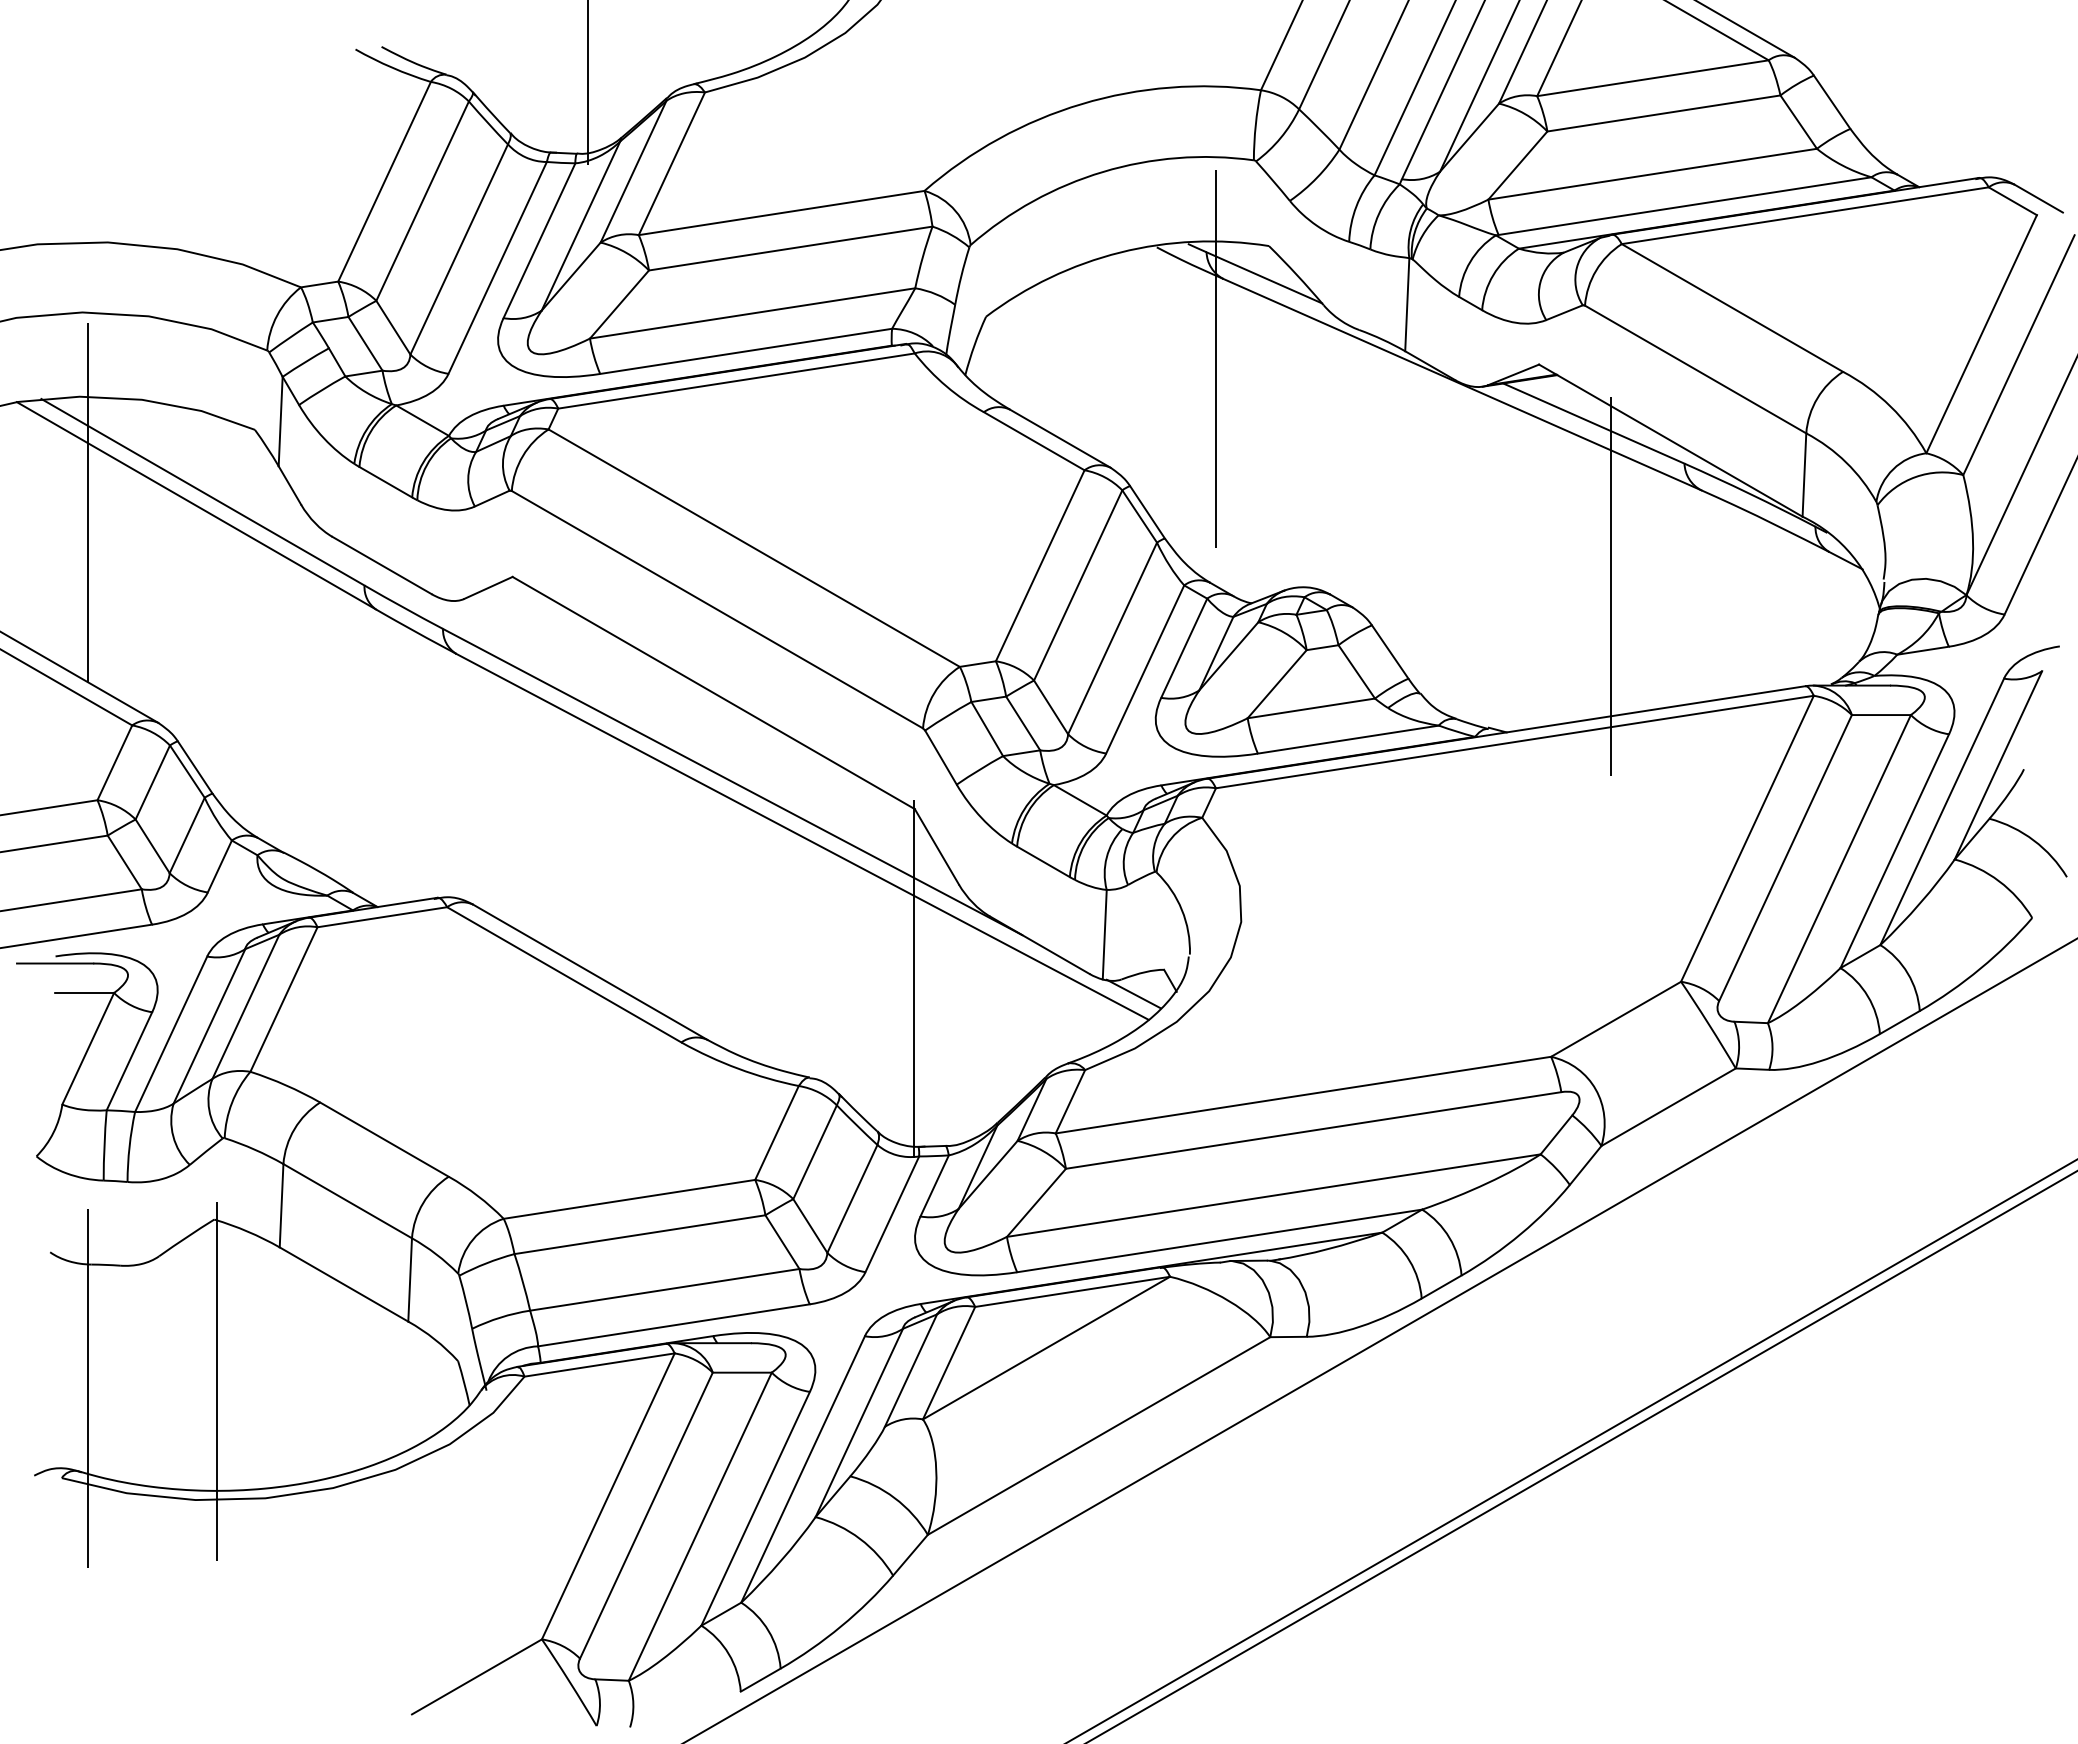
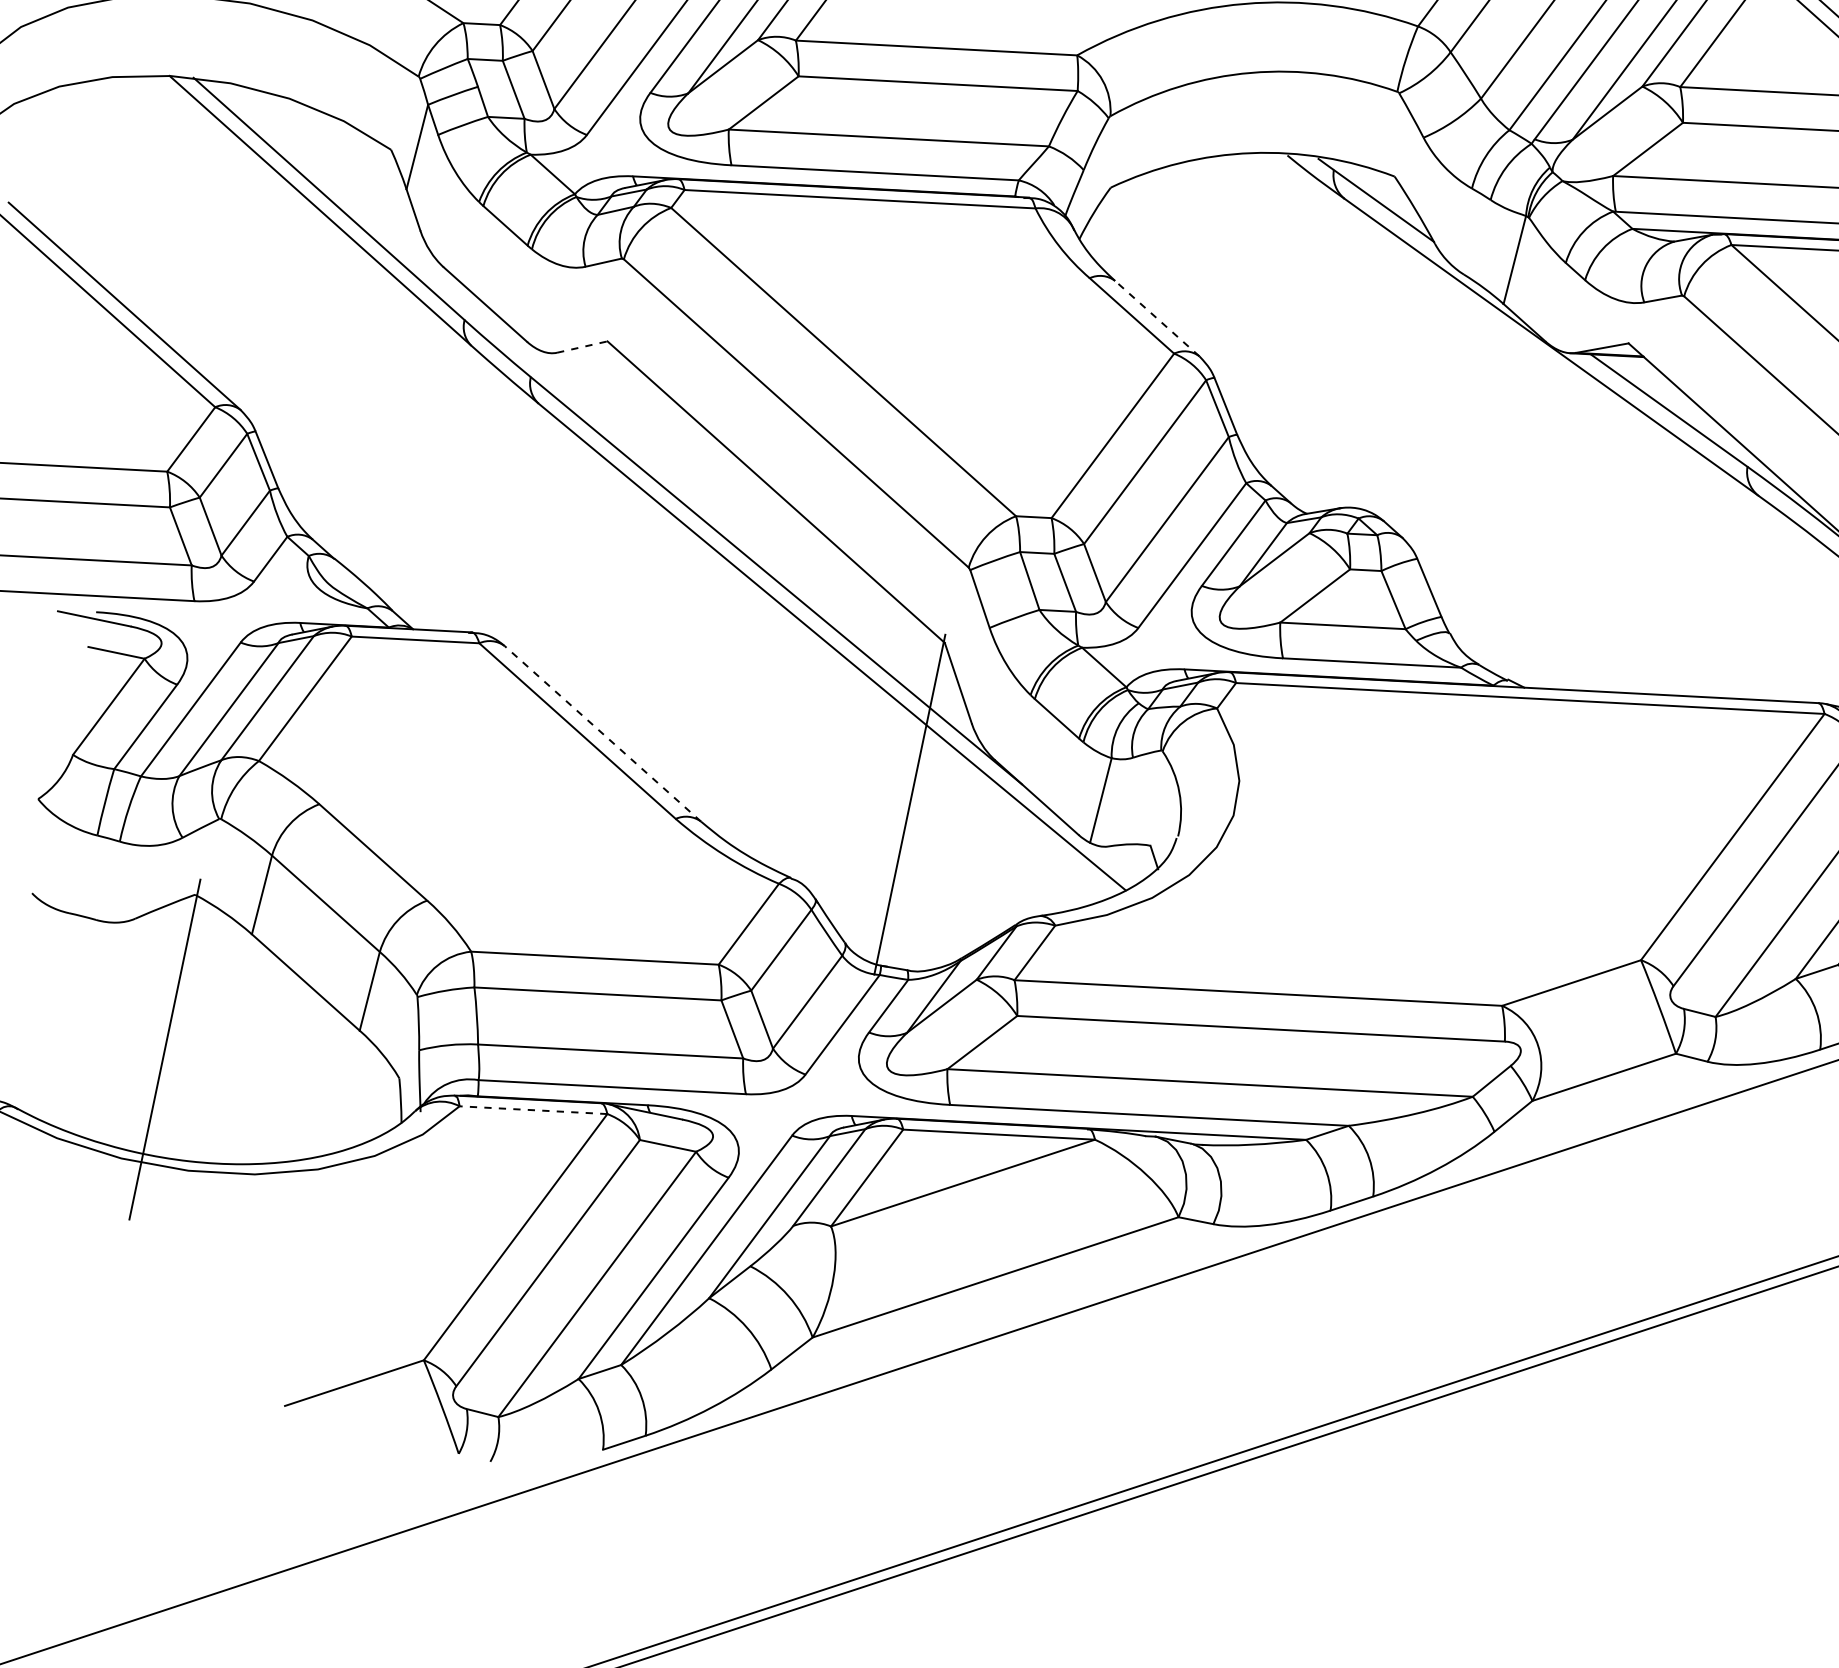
line: (1216, 358) -> (1322, 273), removed
line: (1059, 438) -> (1156, 318), solid -> dashed
line: (87, 502) -> (217, 185), removed
line: (1610, 586) -> (1652, 569), removed
line: (488, 587) -> (582, 346), solid -> dashed
line: (589, 972) -> (602, 733), solid -> dashed
line: (1133, 993) -> (1116, 862), removed
line: (599, 1365) -> (533, 1110), solid -> dashed
line: (87, 1388) -> (40, 1030), removed

